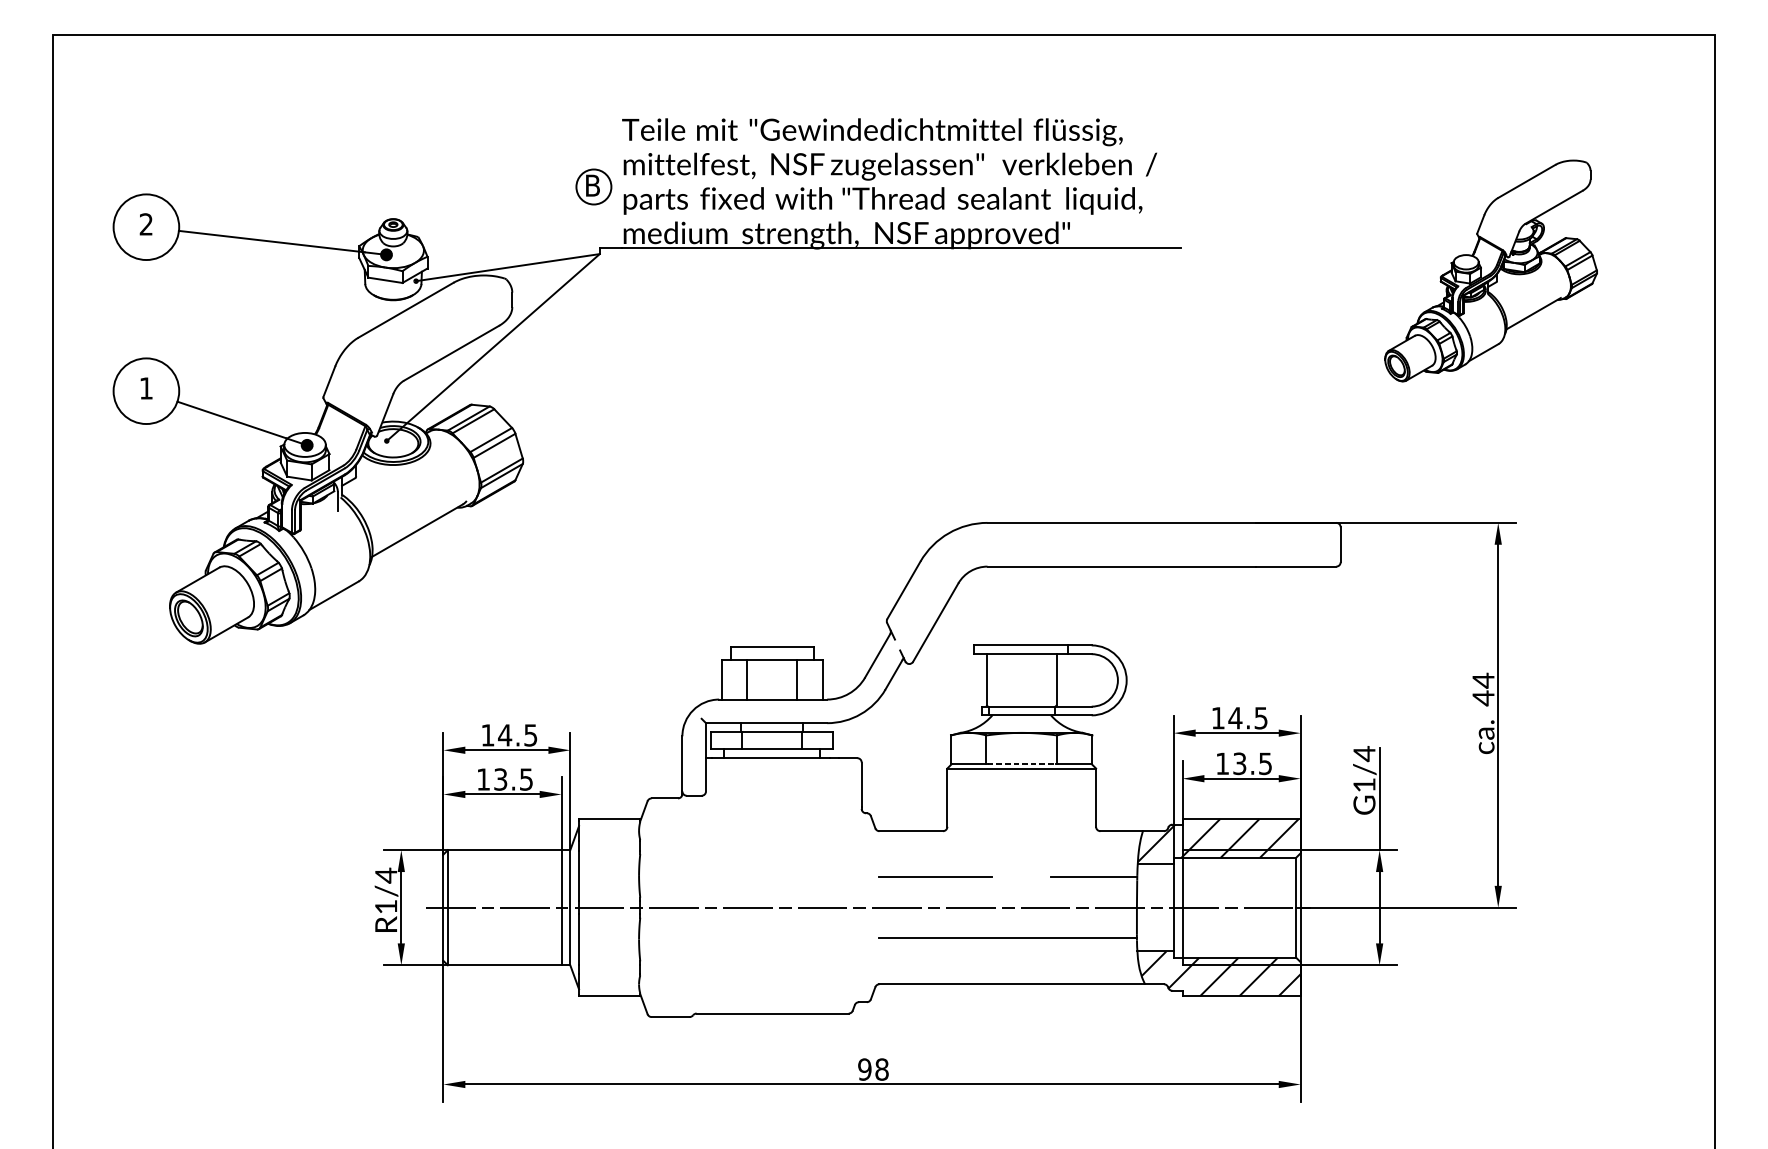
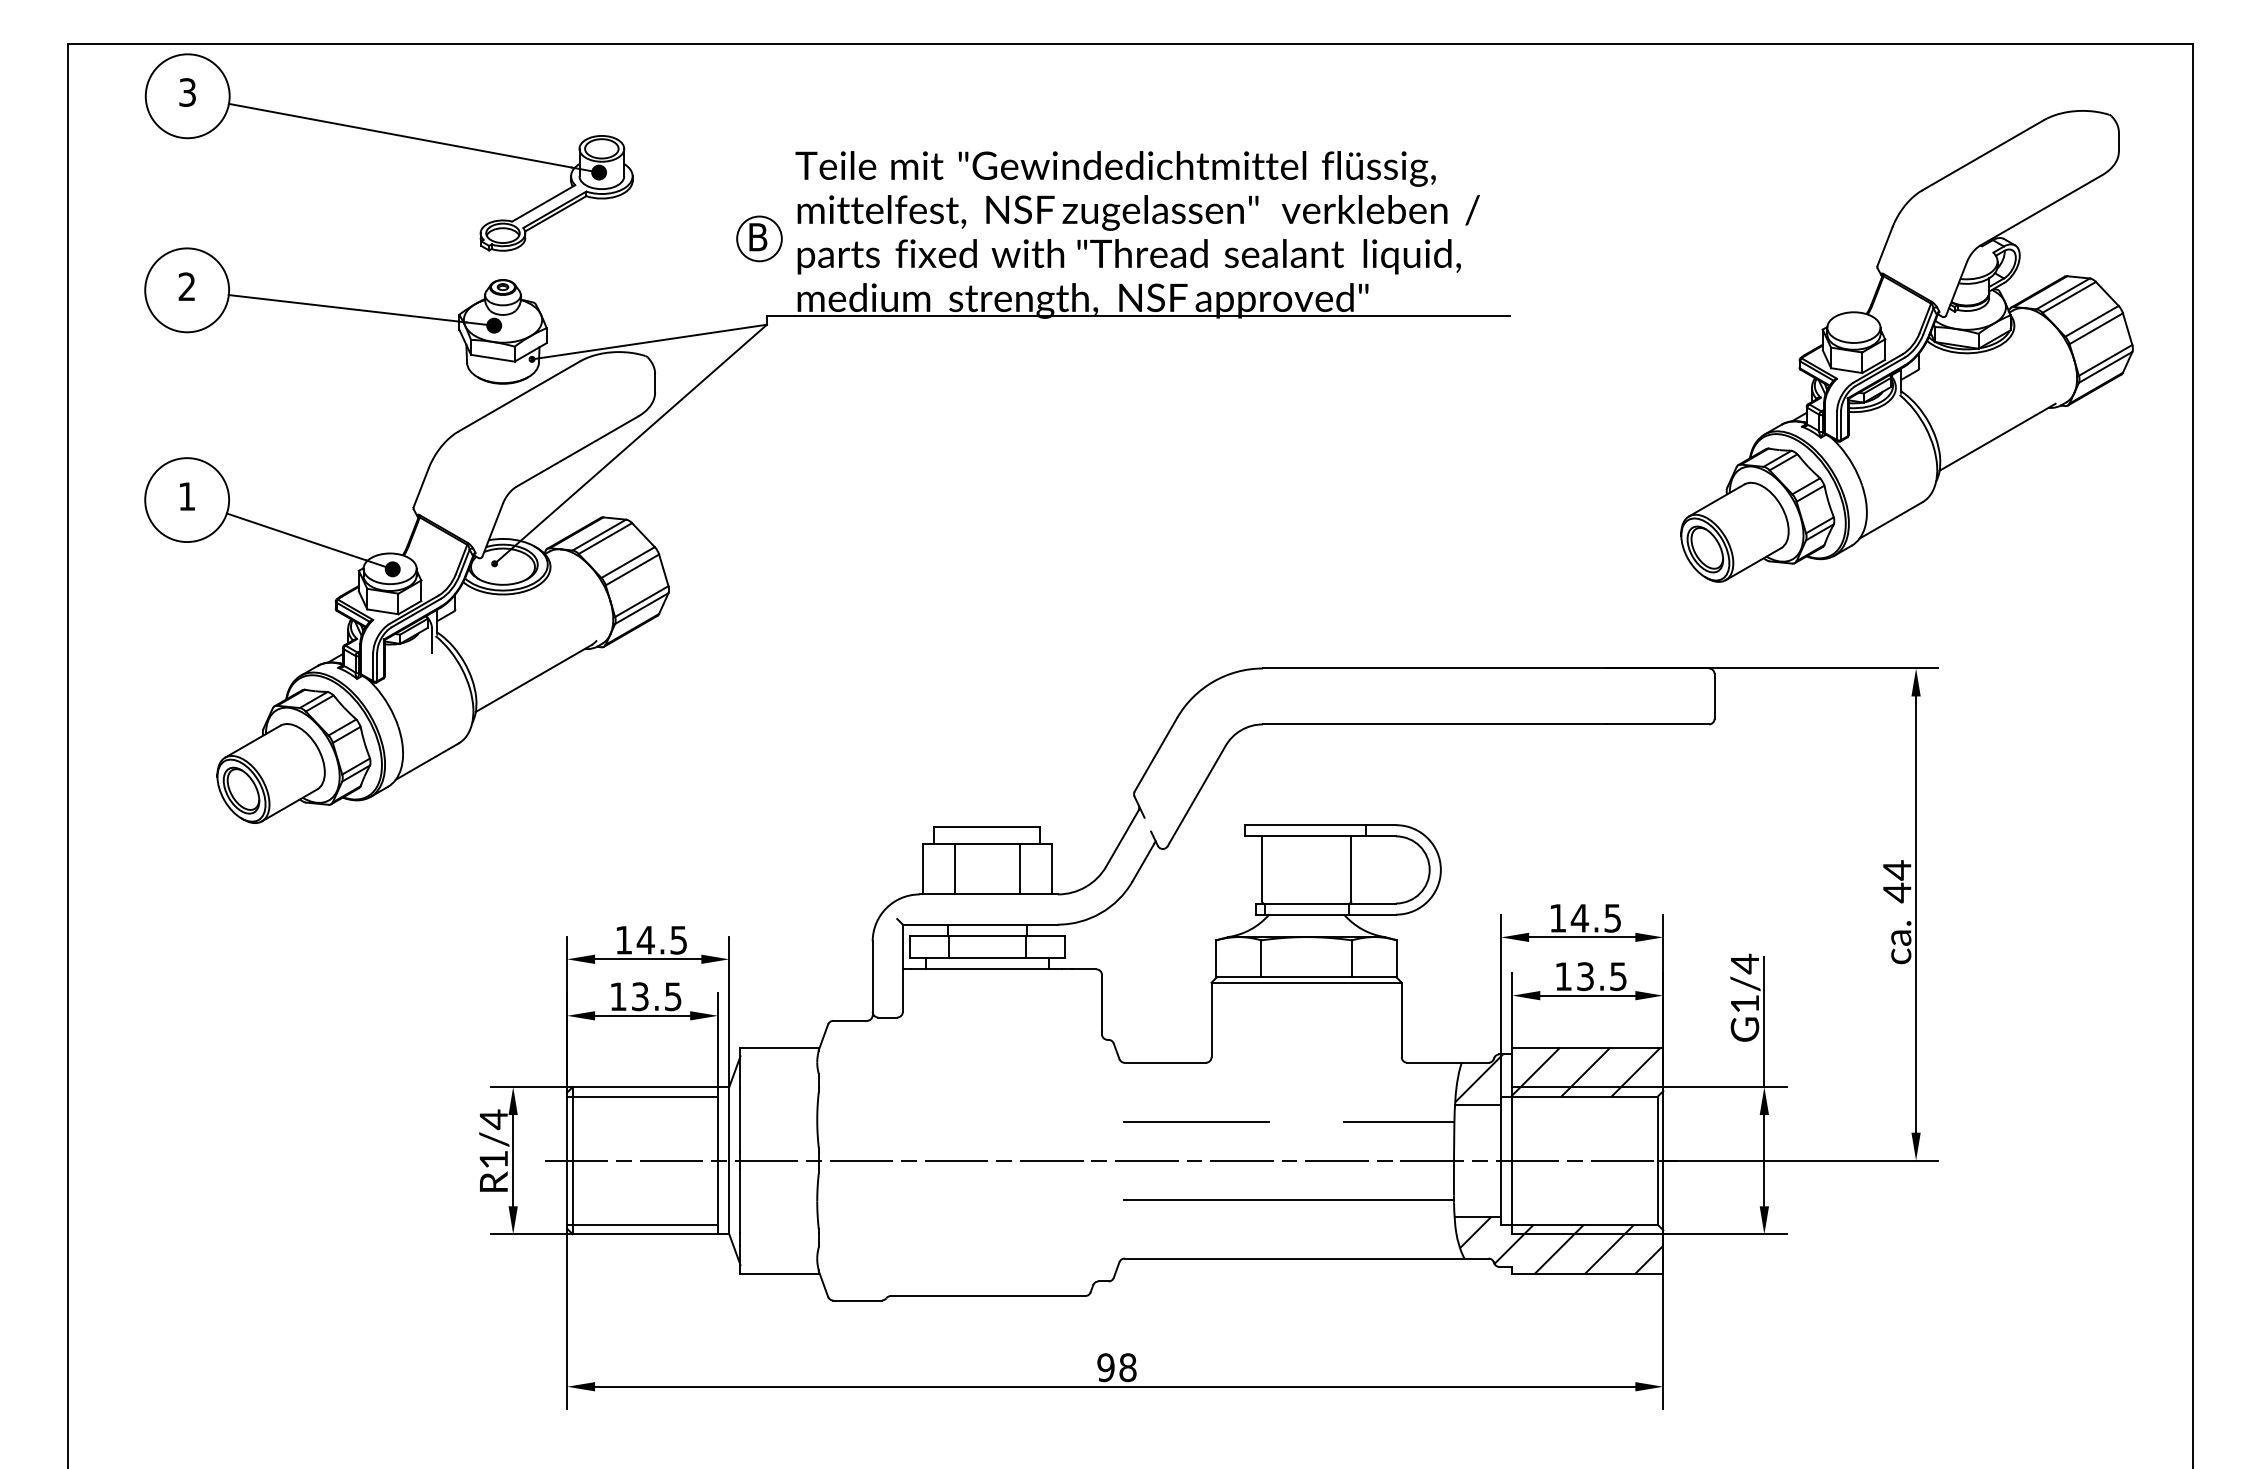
part: (306, 106) -> (392, 135), added
part: (1490, 271) -> (1906, 346), size x1.67
line: (1022, 764) -> (1307, 977), dashed -> solid
line: (502, 857) -> (642, 1096), added
line: (502, 957) -> (642, 1224), added

